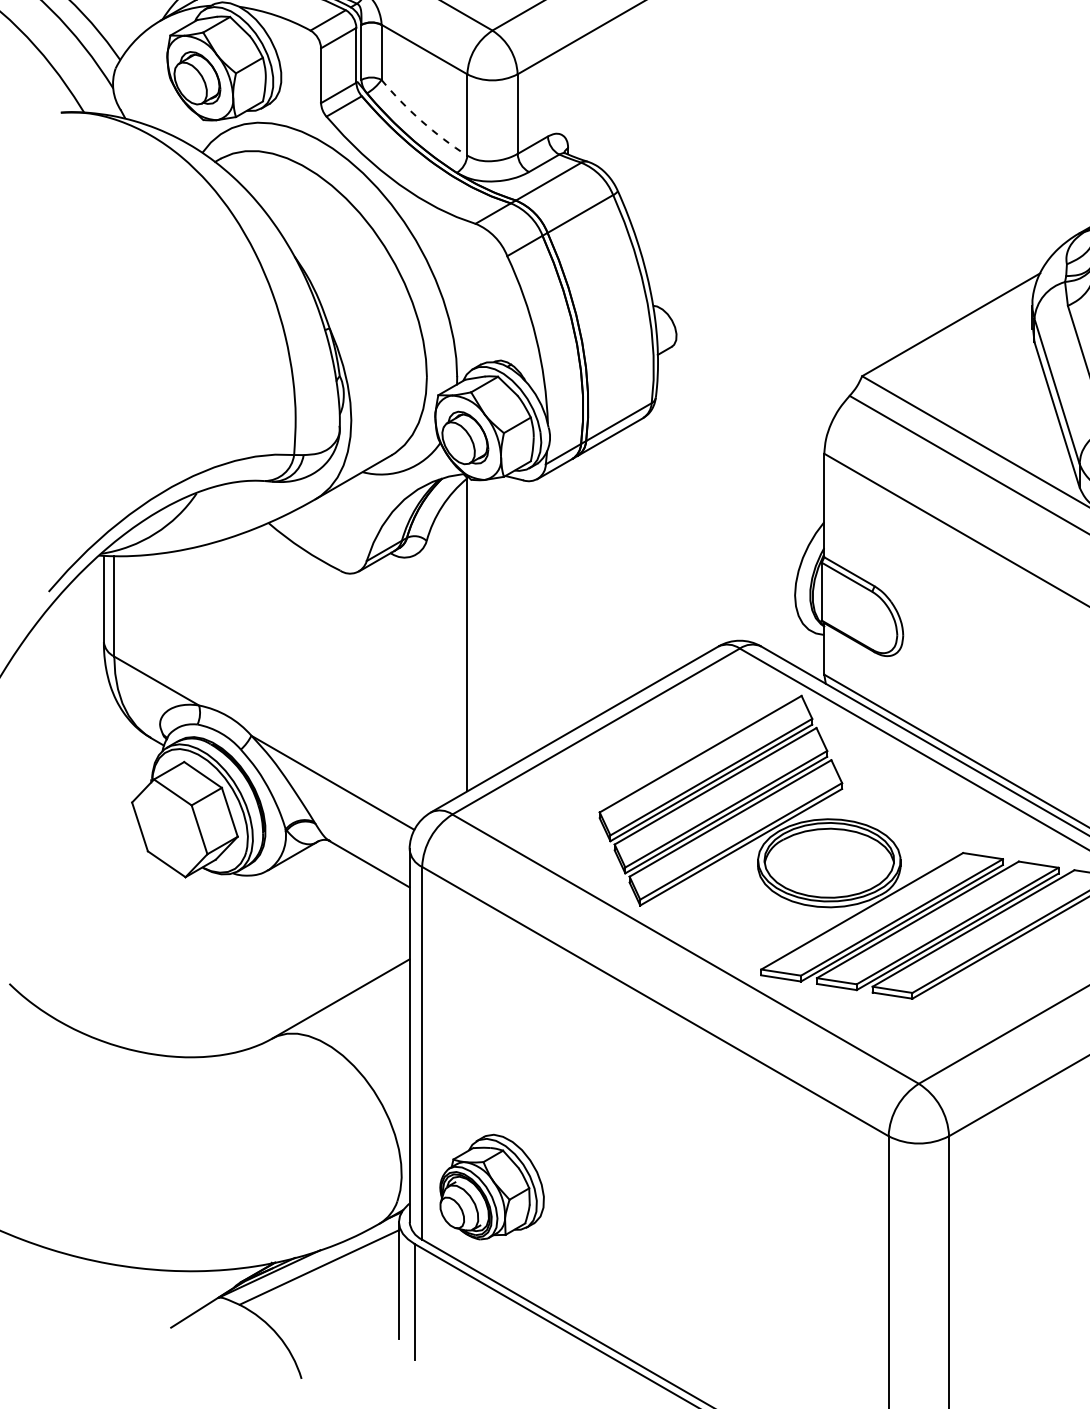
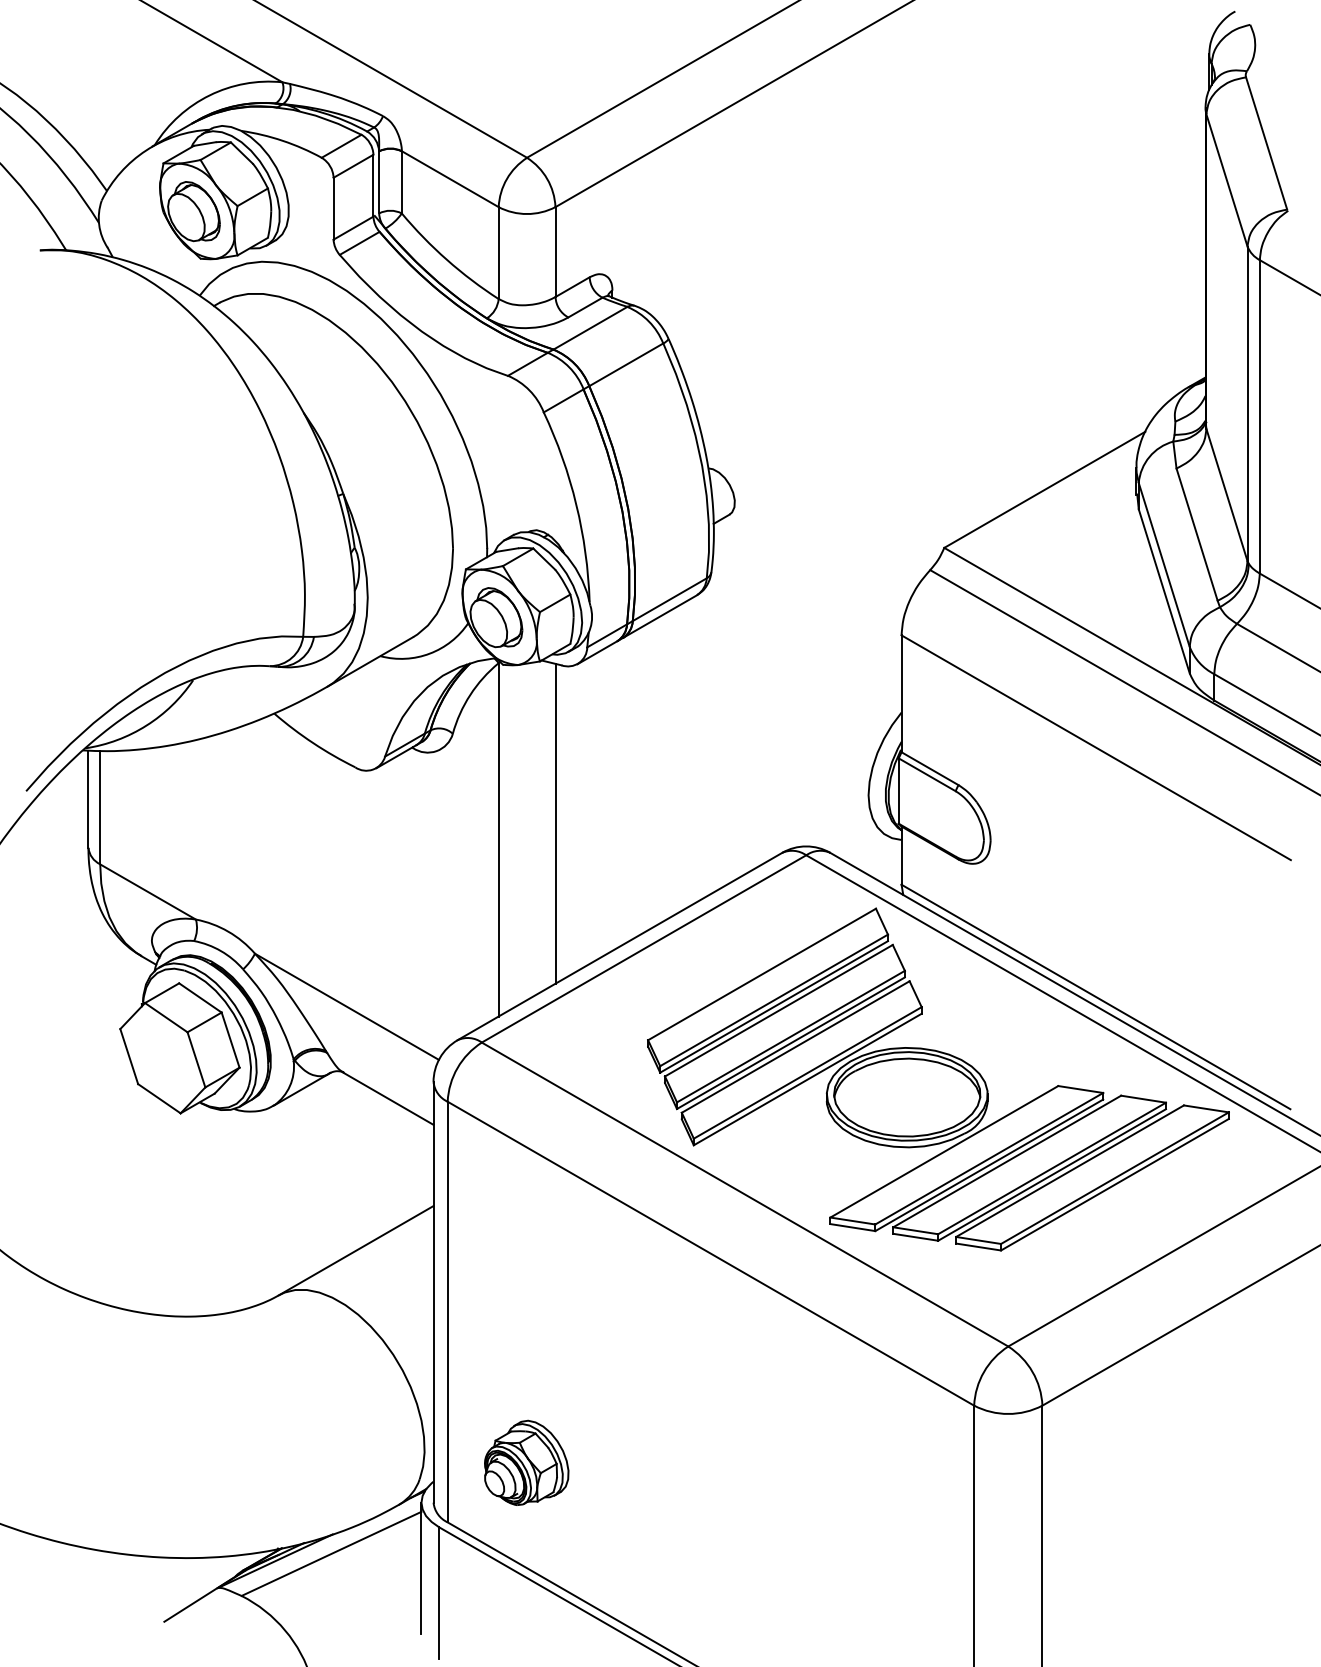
arc: (421, 120) -> (446, 259), dashed -> solid
line: (517, 620) -> (555, 823), added
part: (491, 1186) -> (526, 1462), size x0.71

